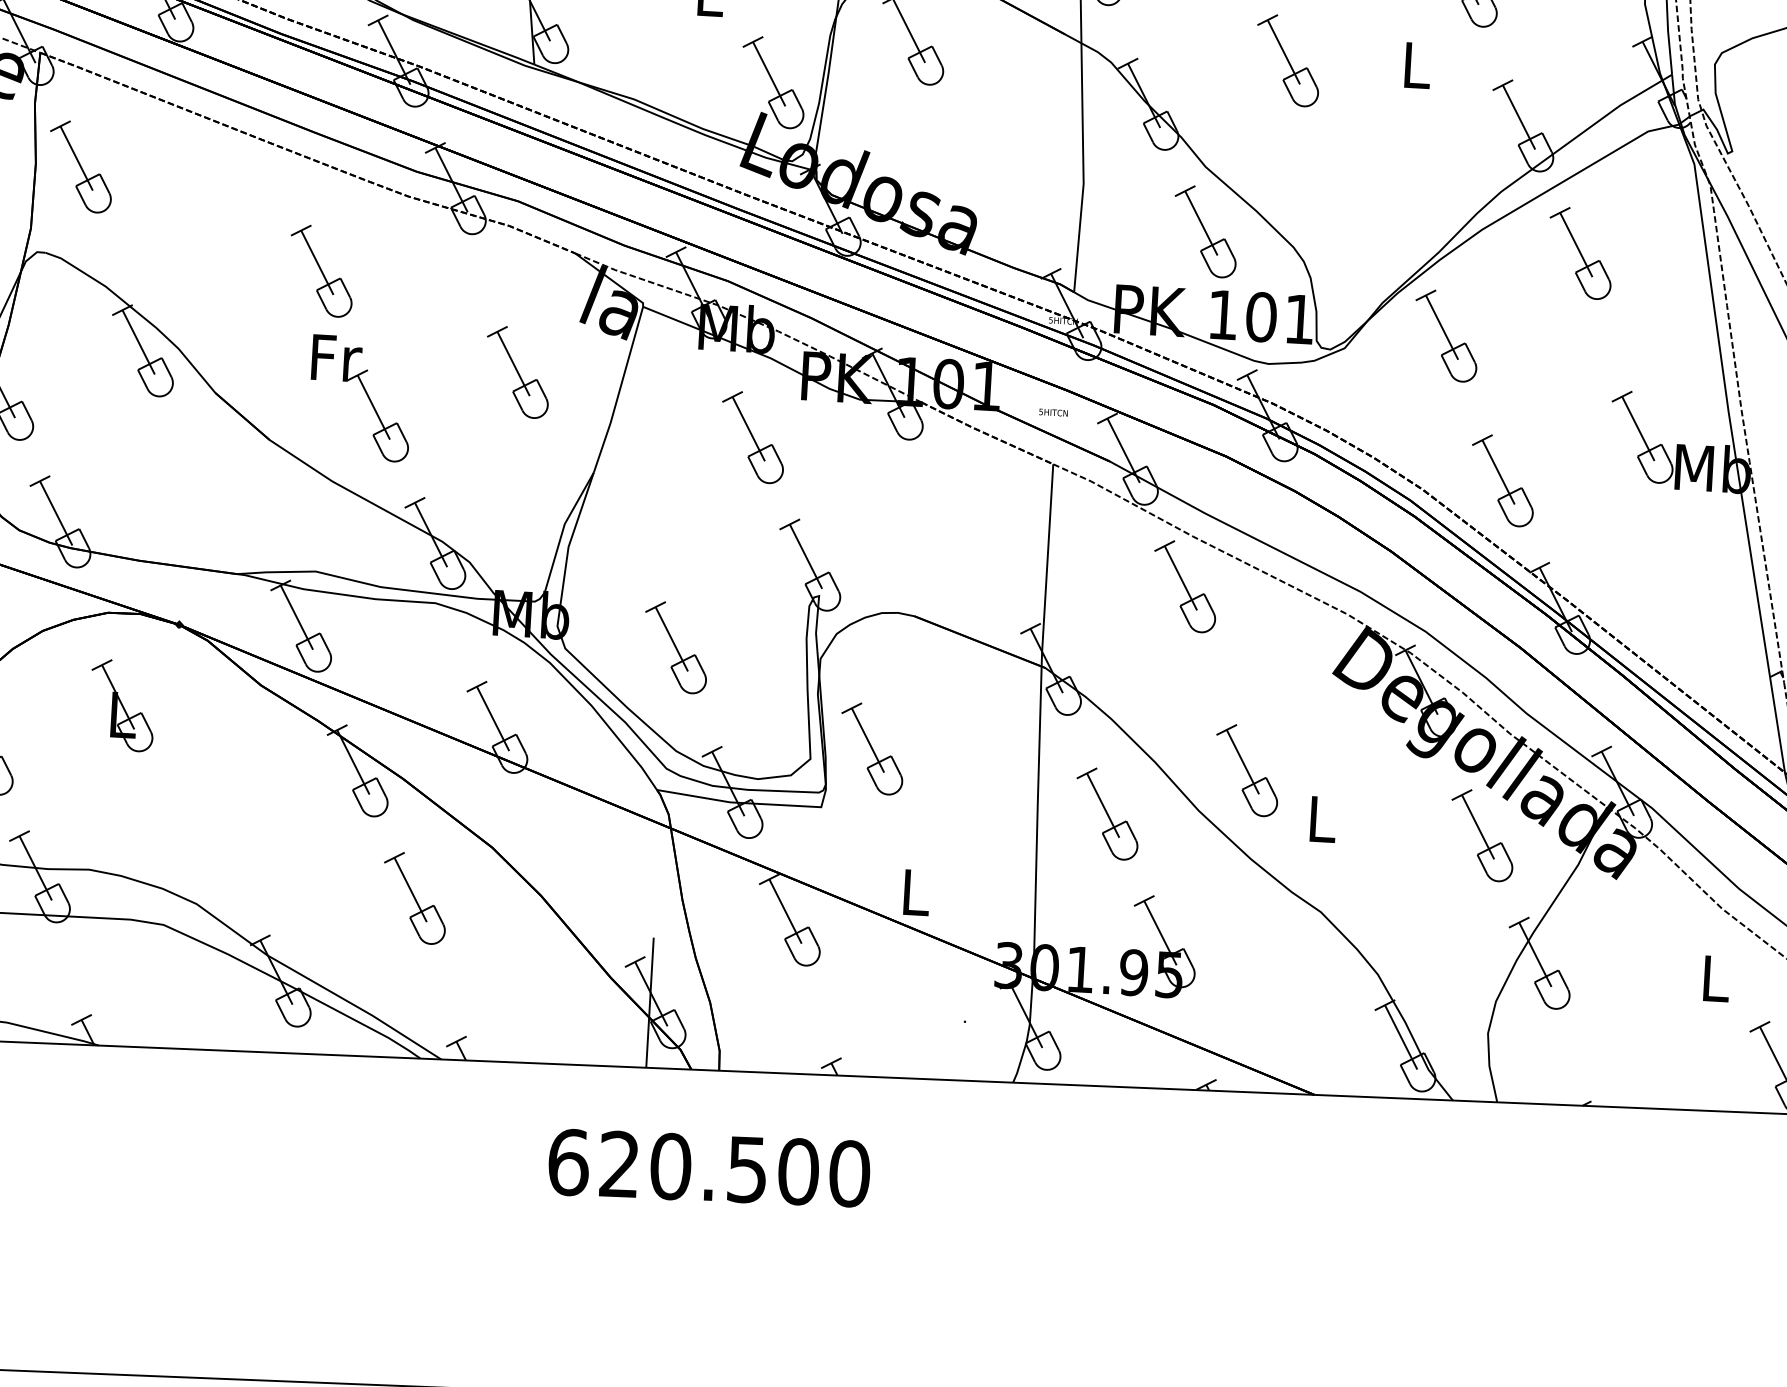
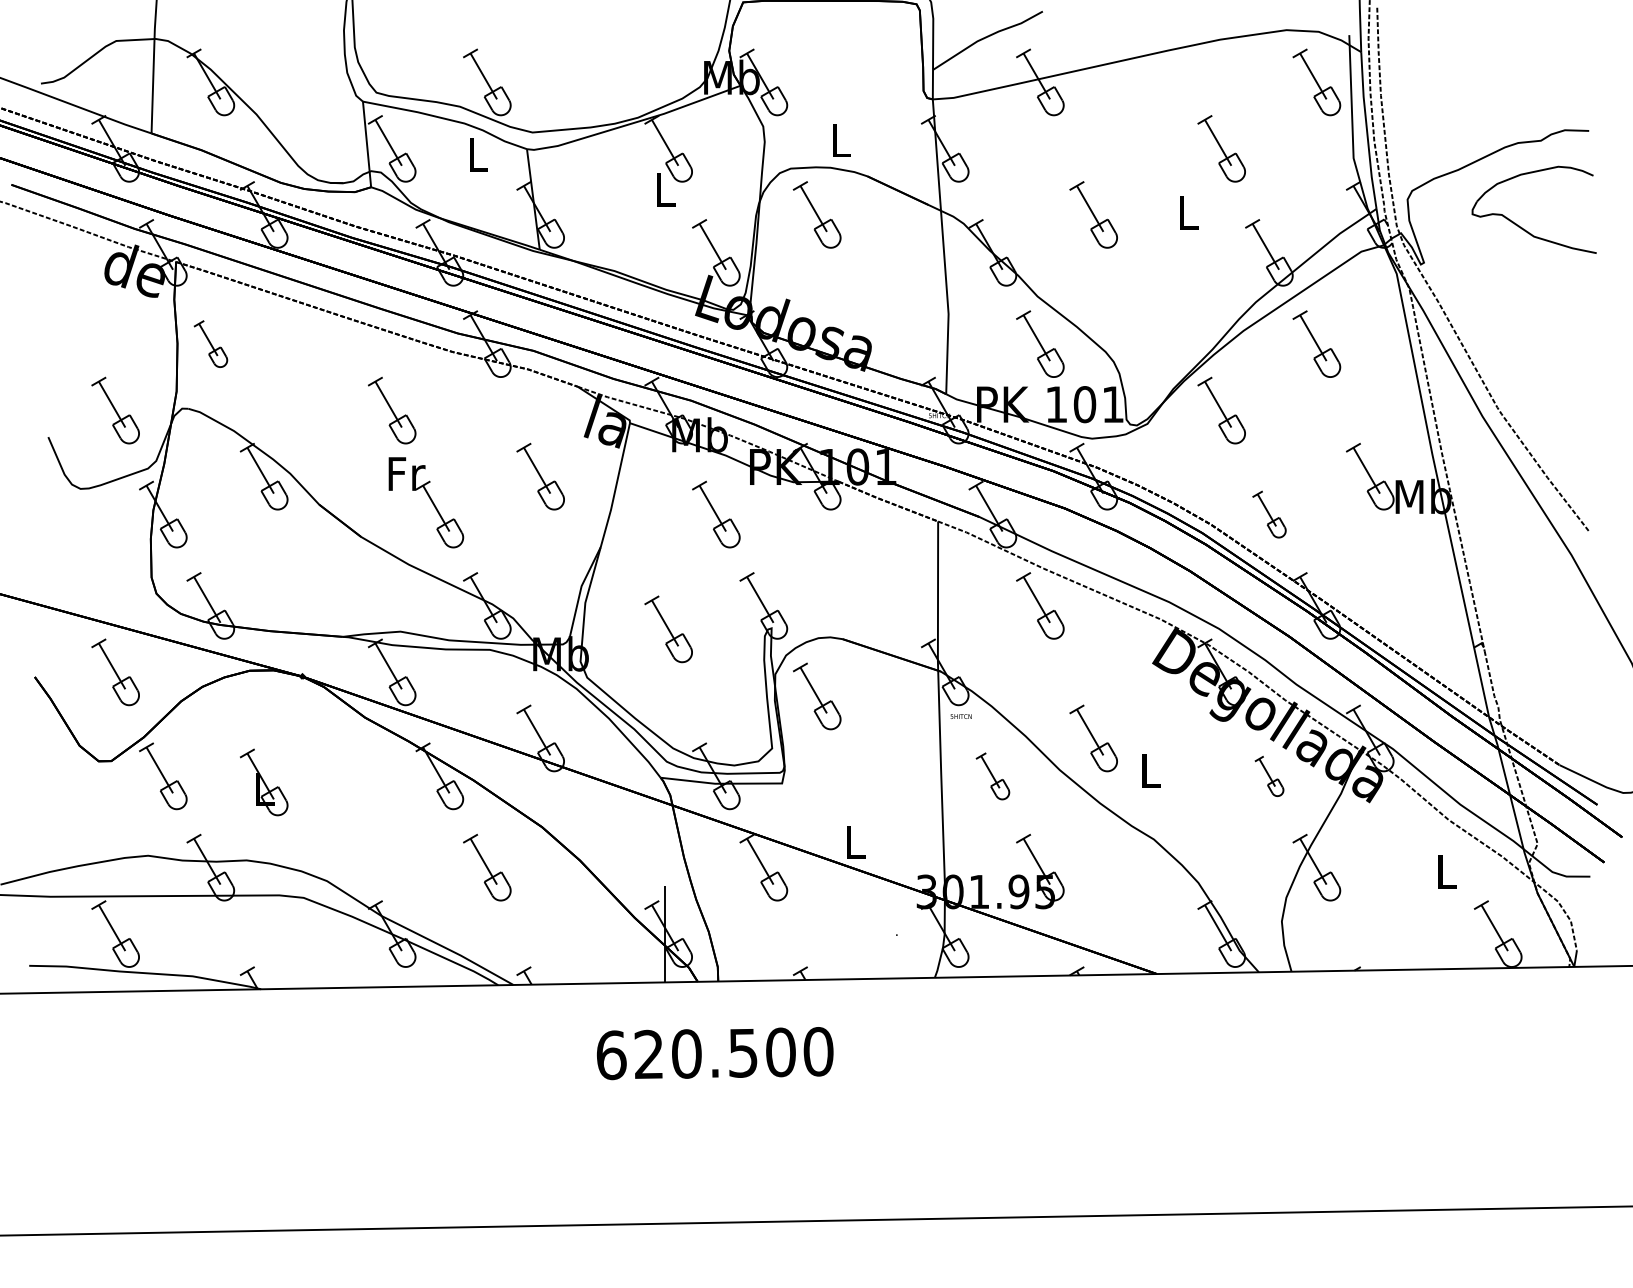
part: (80, 166) -> (210, 343), size x0.7
text: (1052, 412) -> (960, 716), moved
part: (1503, 480) -> (1269, 514), size x0.7
part: (675, 647) -> (668, 629), moved
part: (122, 705) -> (264, 782), moved
part: (872, 749) -> (817, 696), moved
part: (1107, 814) -> (992, 776), size x0.7
part: (1482, 835) -> (1269, 776), size x0.6

